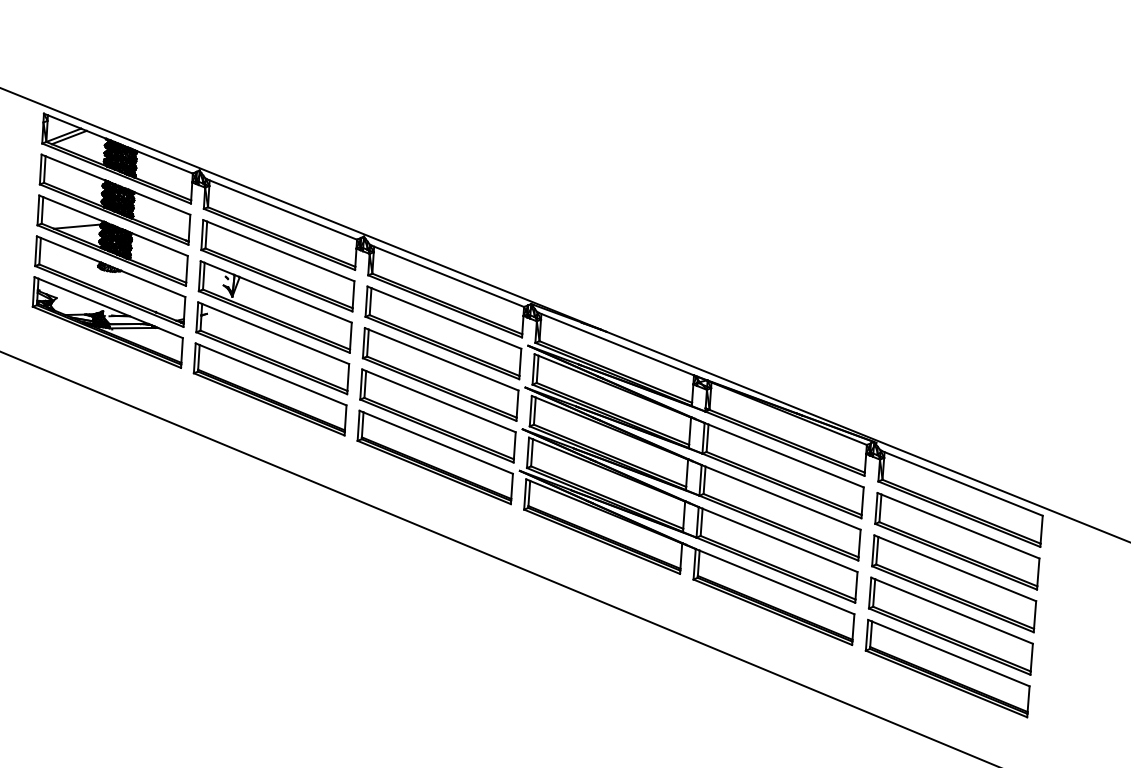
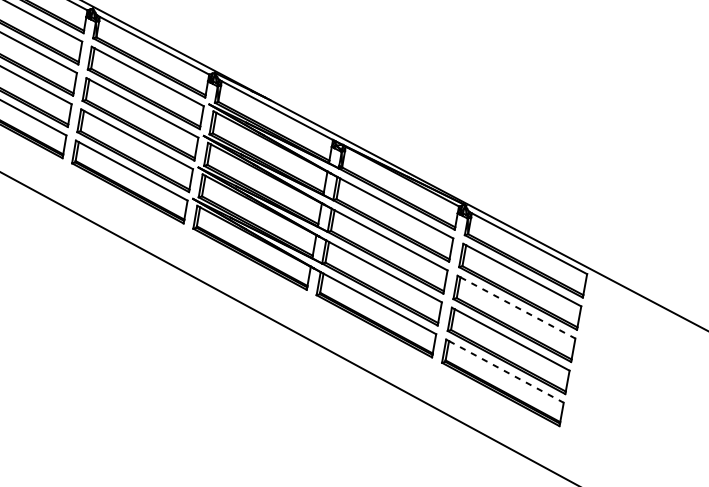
line: (957, 569) -> (518, 308), solid -> dashed
line: (951, 654) -> (506, 372), solid -> dashed

